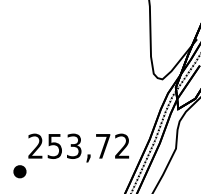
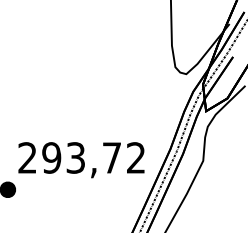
text: (54, 145) -> (51, 156), 253,72 -> 293,72

